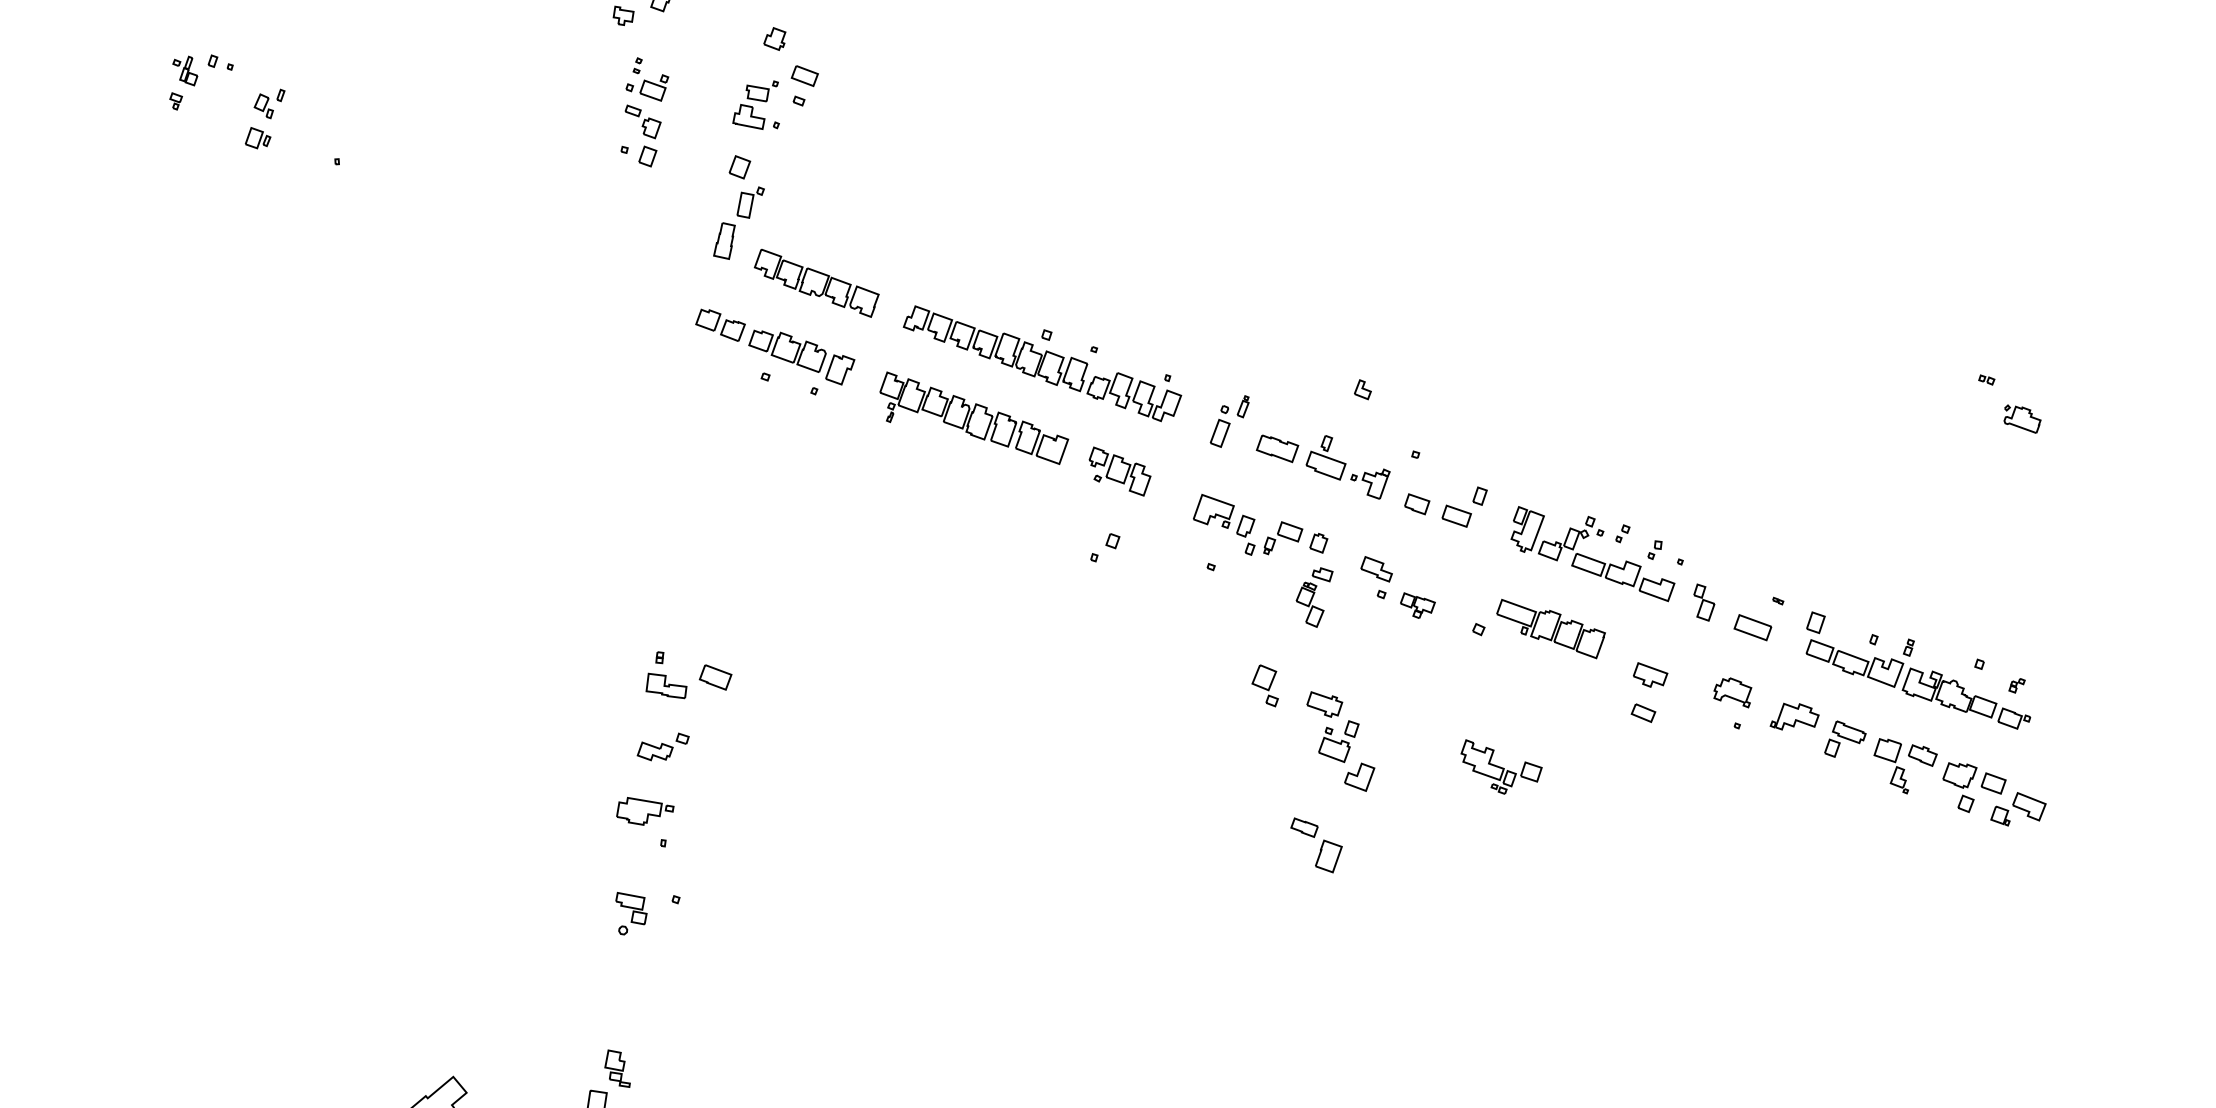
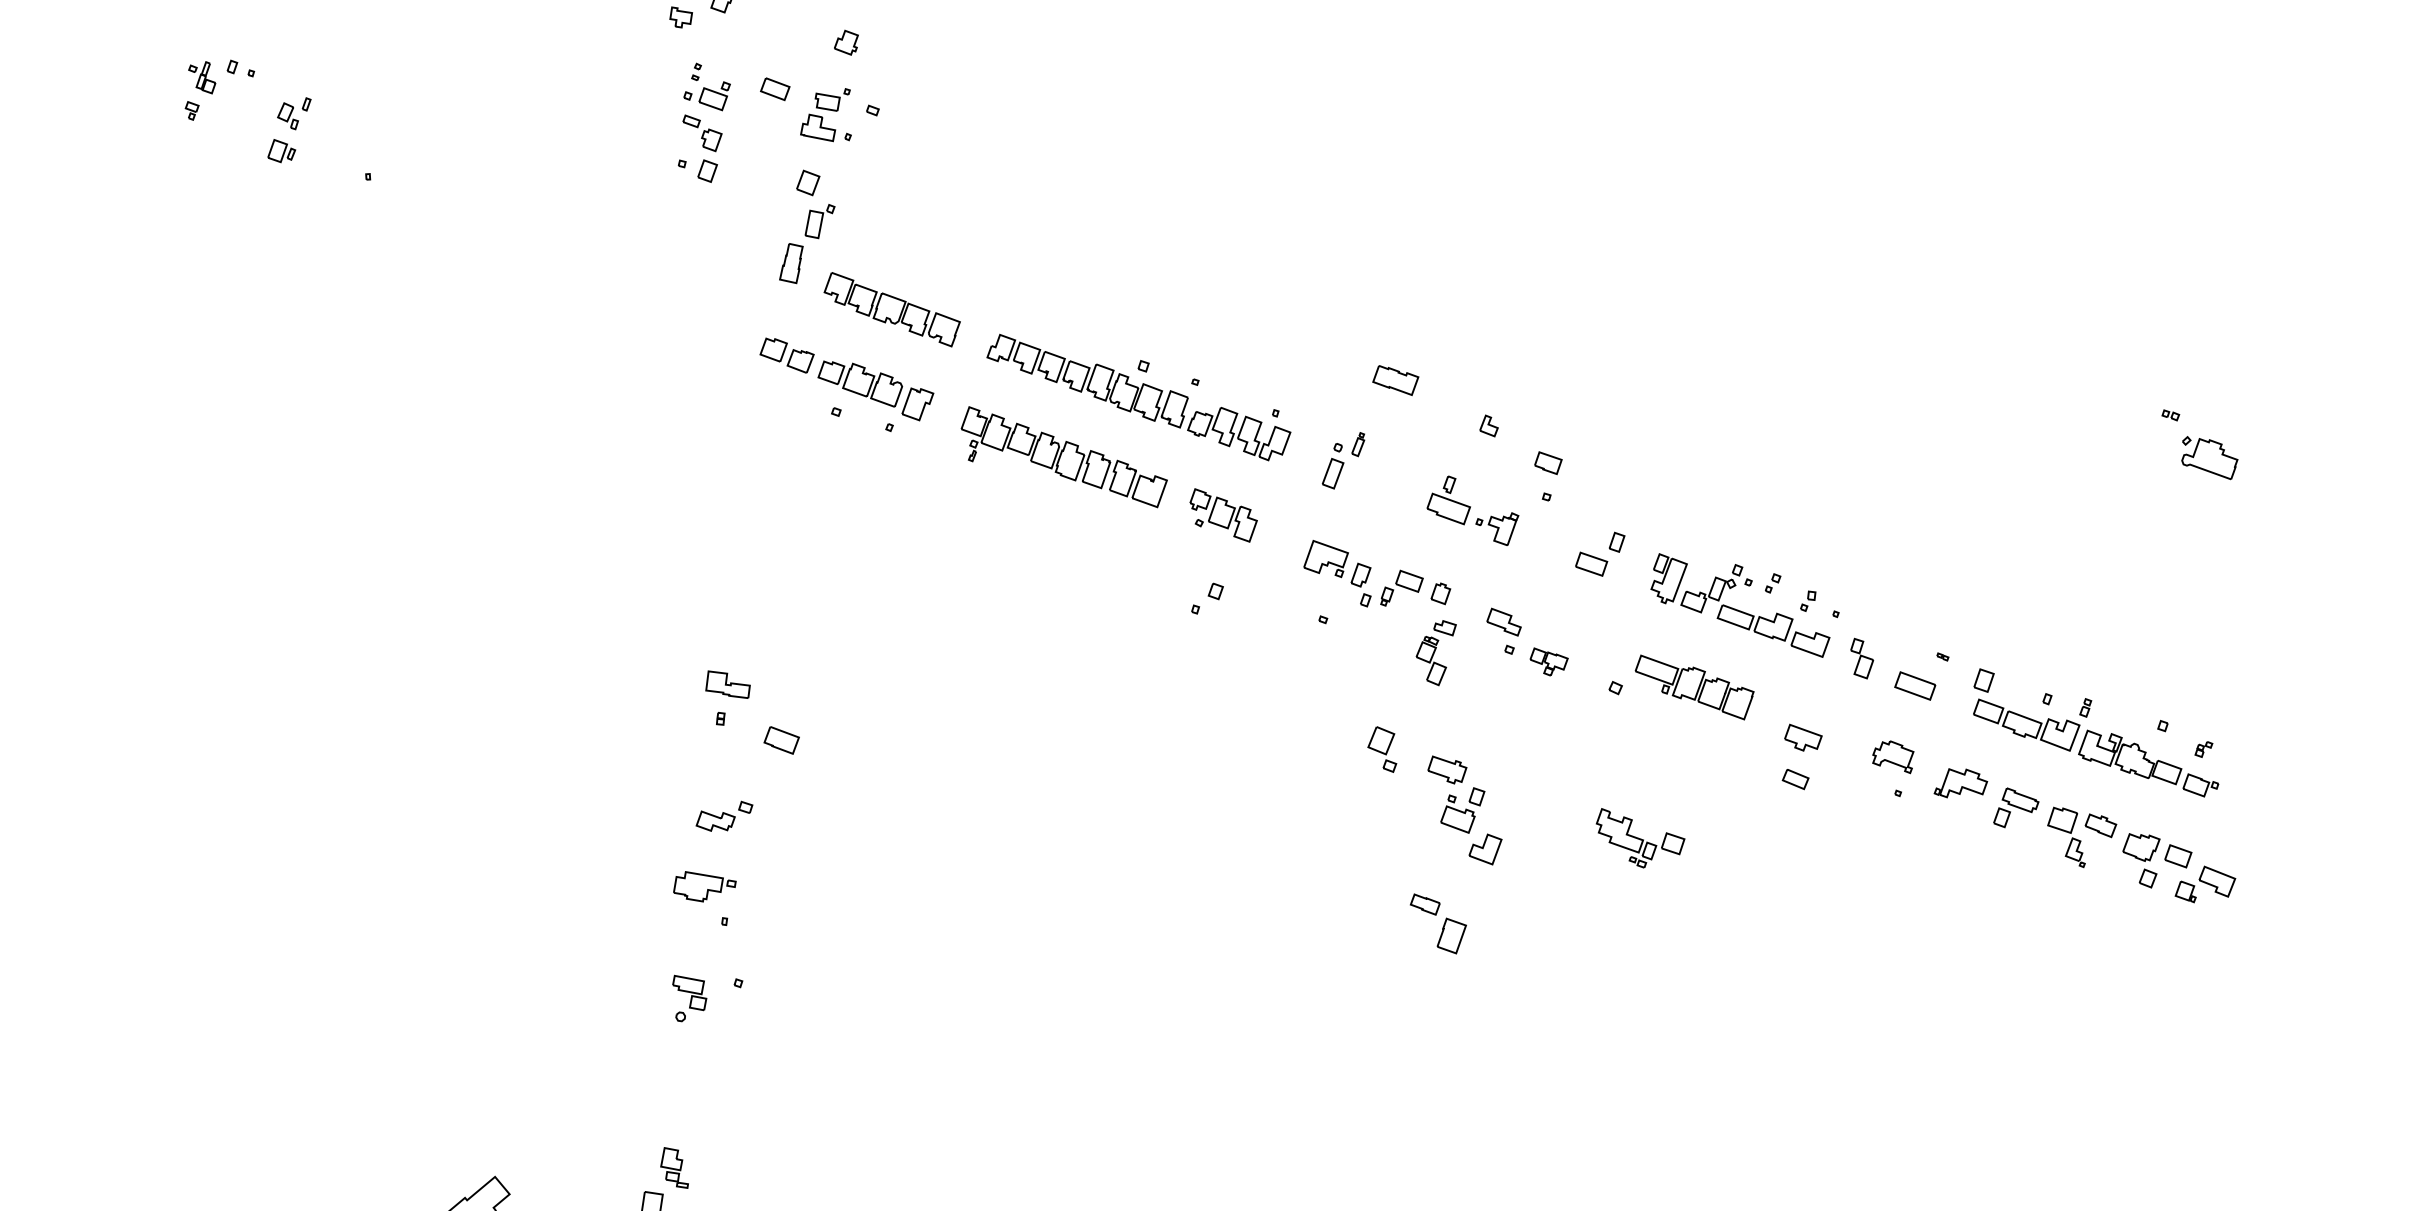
part: (805, 76) -> (775, 89), moved
part: (2022, 419) -> (2209, 458), size x1.4
part: (1277, 448) -> (1395, 380), moved
part: (1417, 504) -> (1548, 463), moved
part: (666, 685) -> (727, 684), moved

